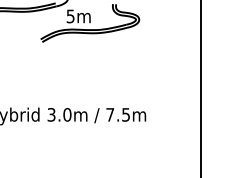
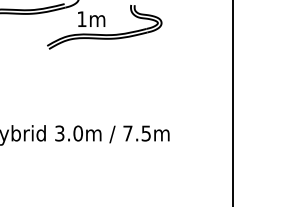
text: (70, 16) -> (81, 19), 5m -> 1m

